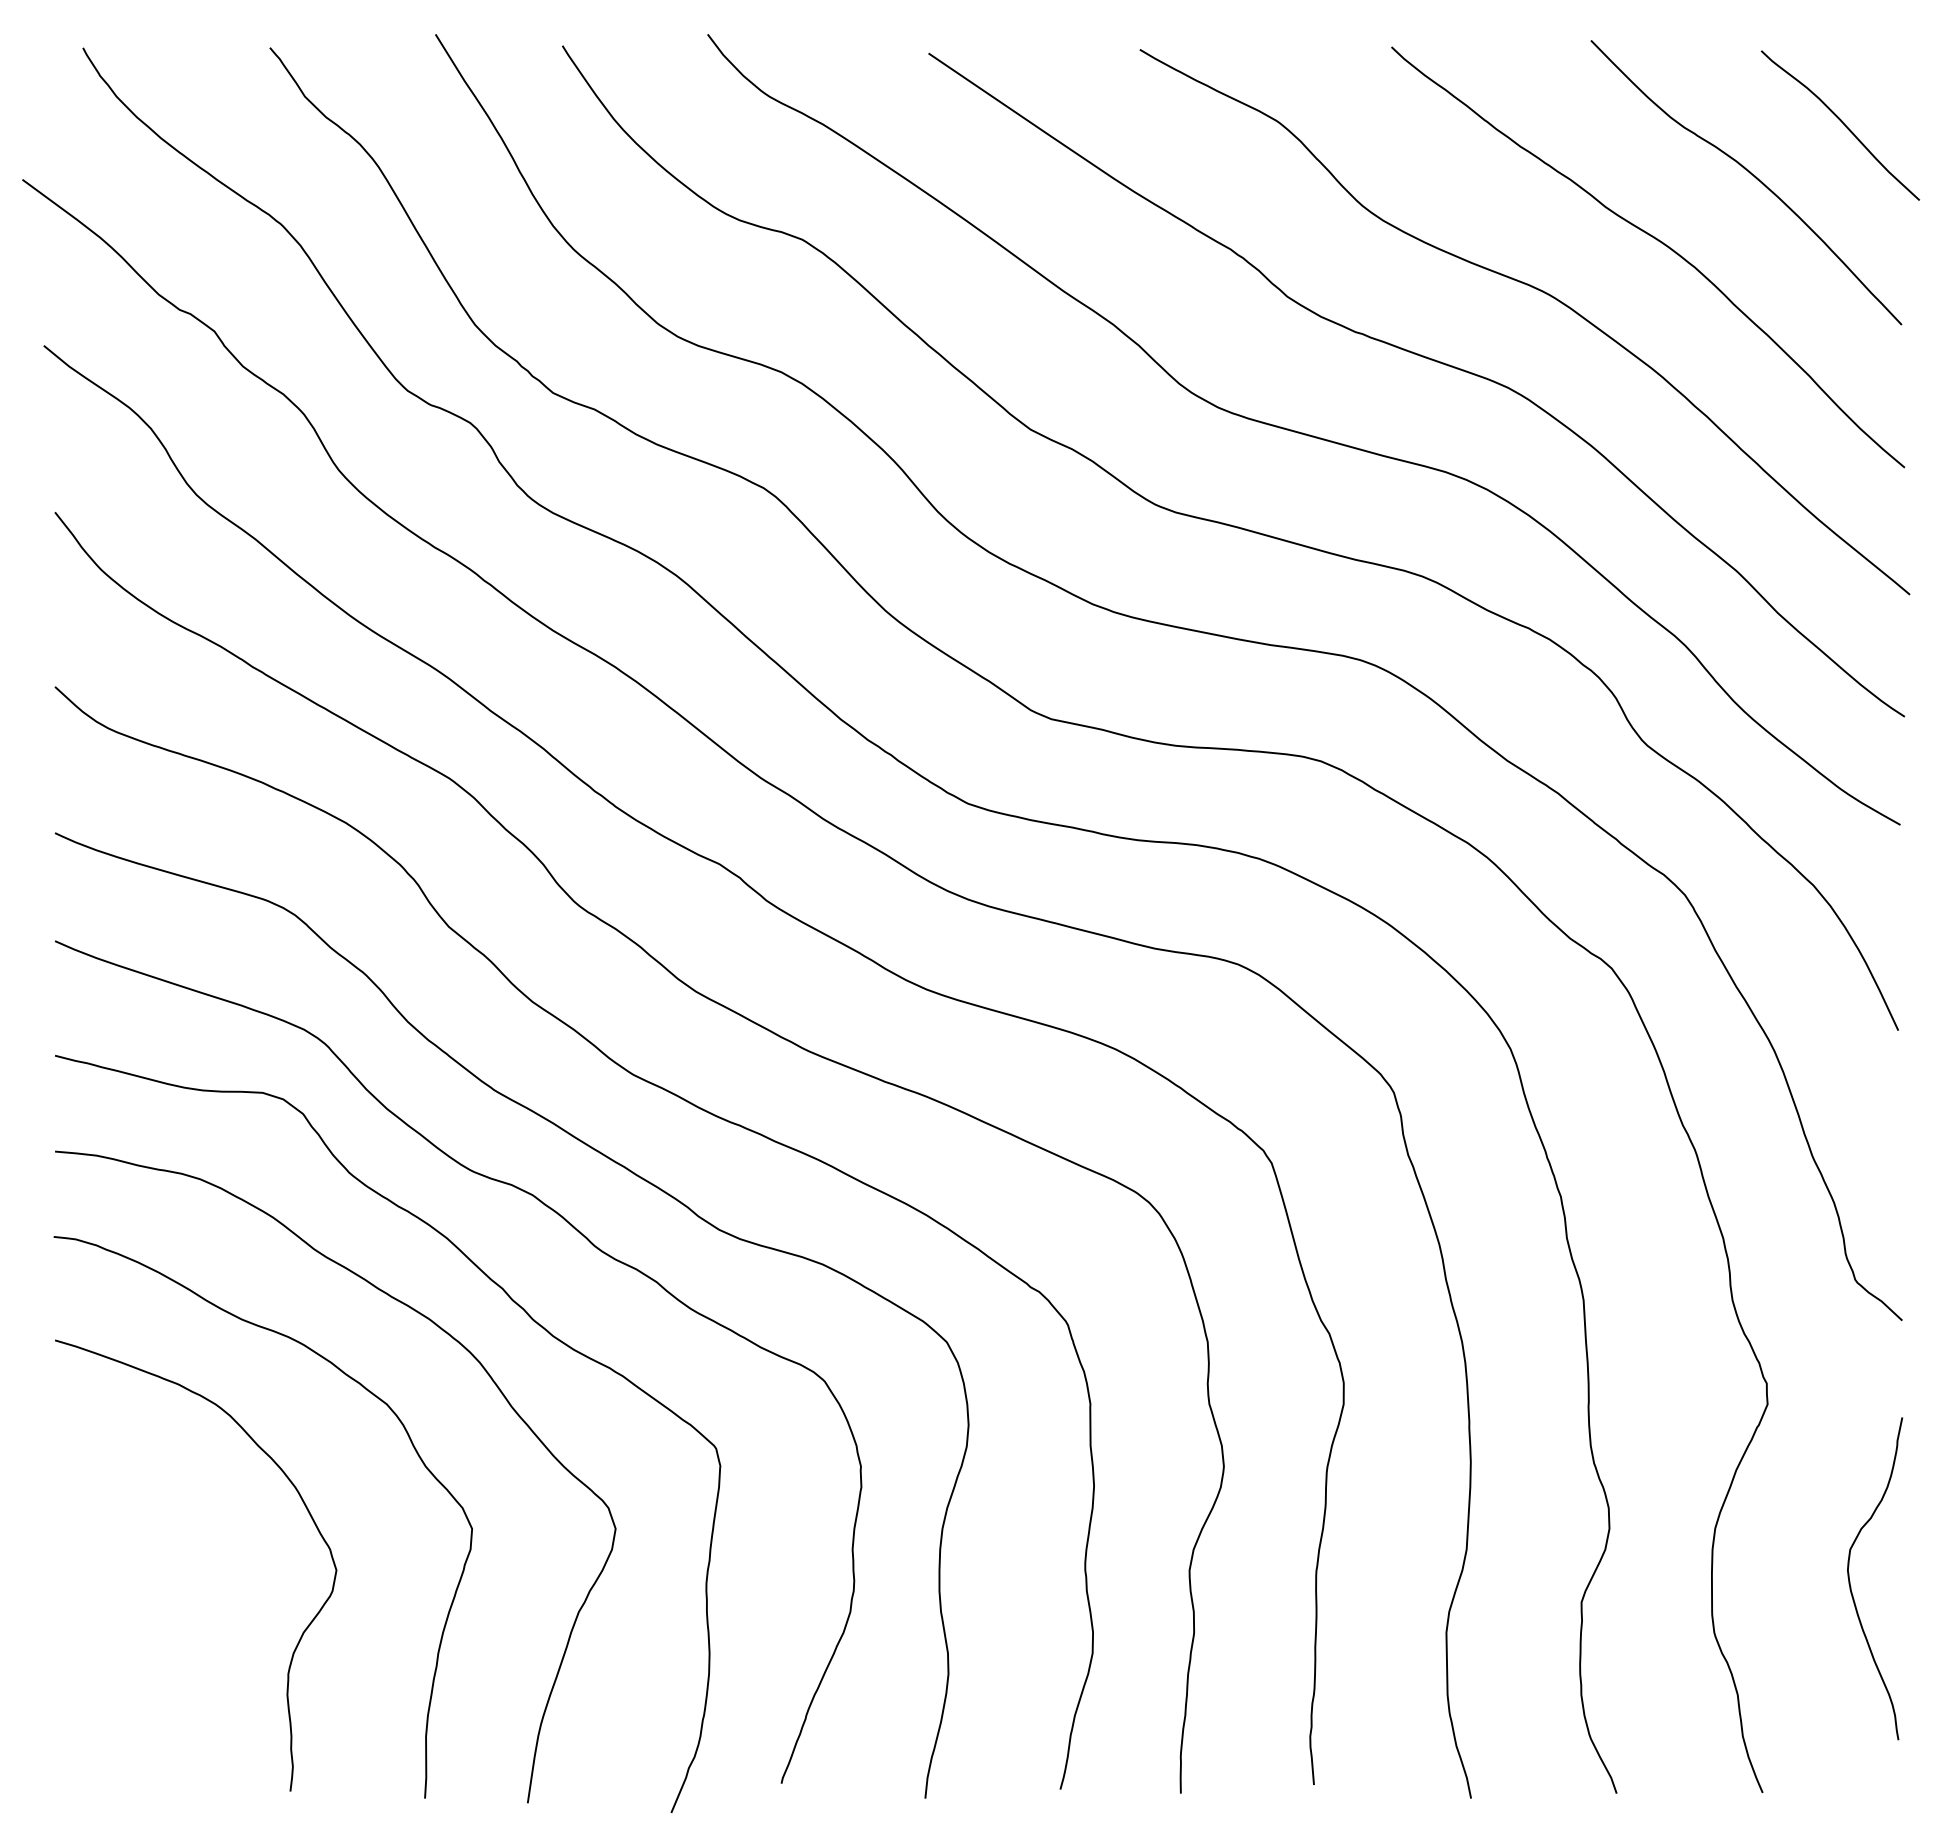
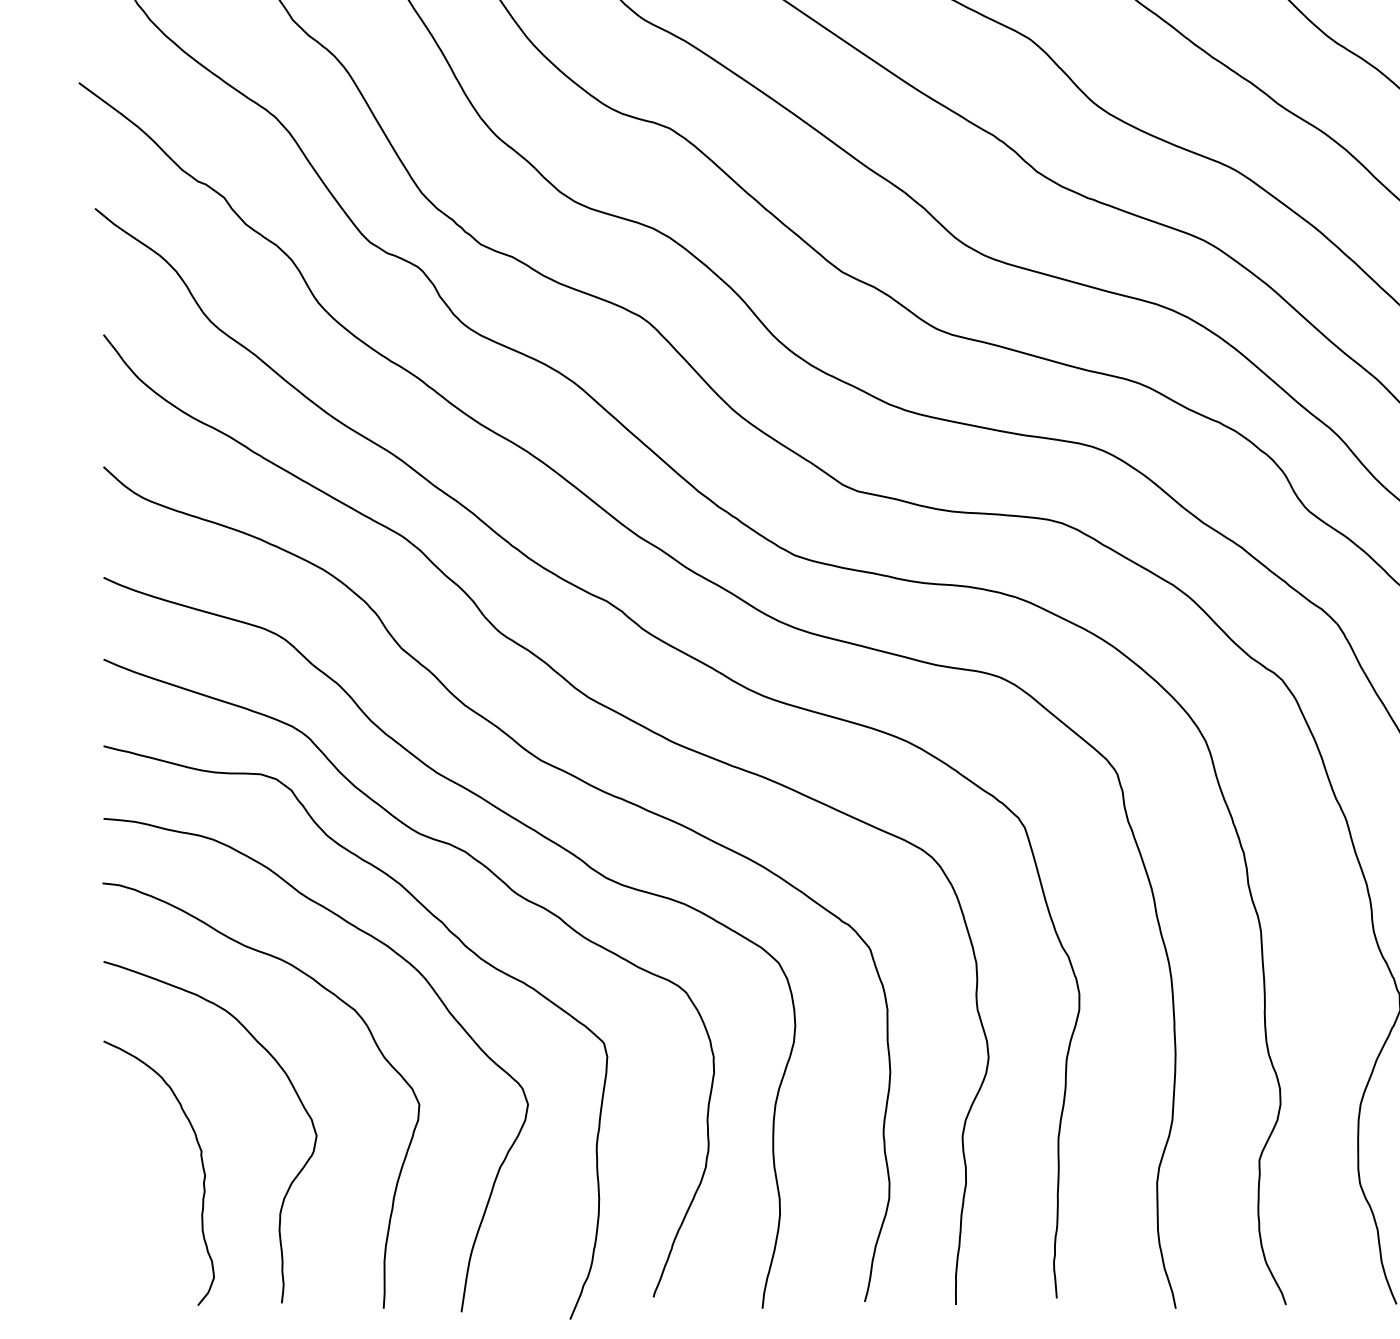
curve: (185, 1611) -> (202, 1167), added

